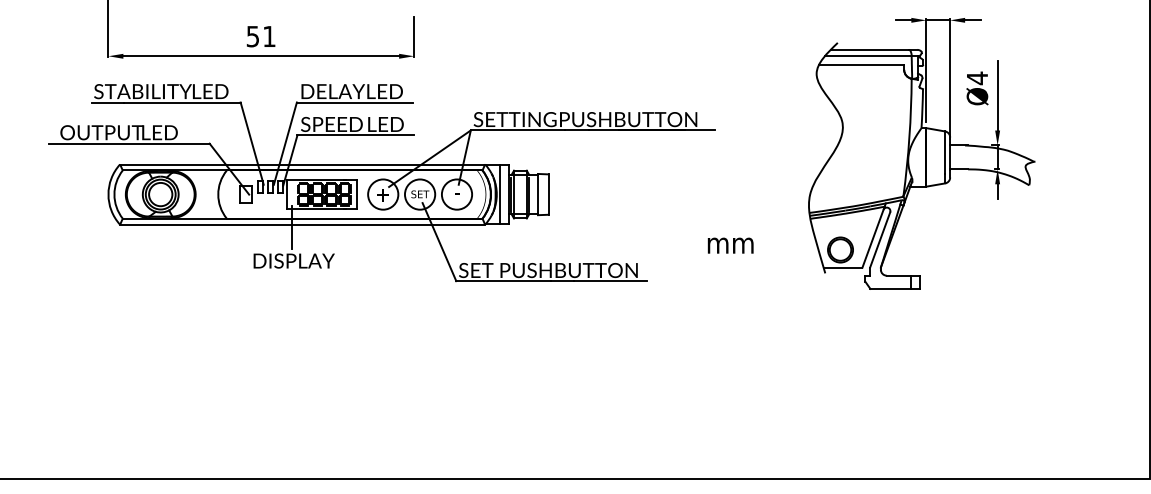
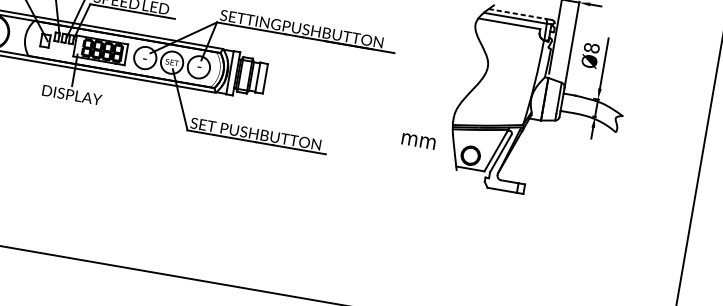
line: (870, 49) -> (517, 13), solid -> dashed
text: (977, 78) -> (591, 48), Ø4 -> Ø8
text: (382, 195) -> (144, 58), + -> -
text: (730, 245) -> (418, 141), moved

